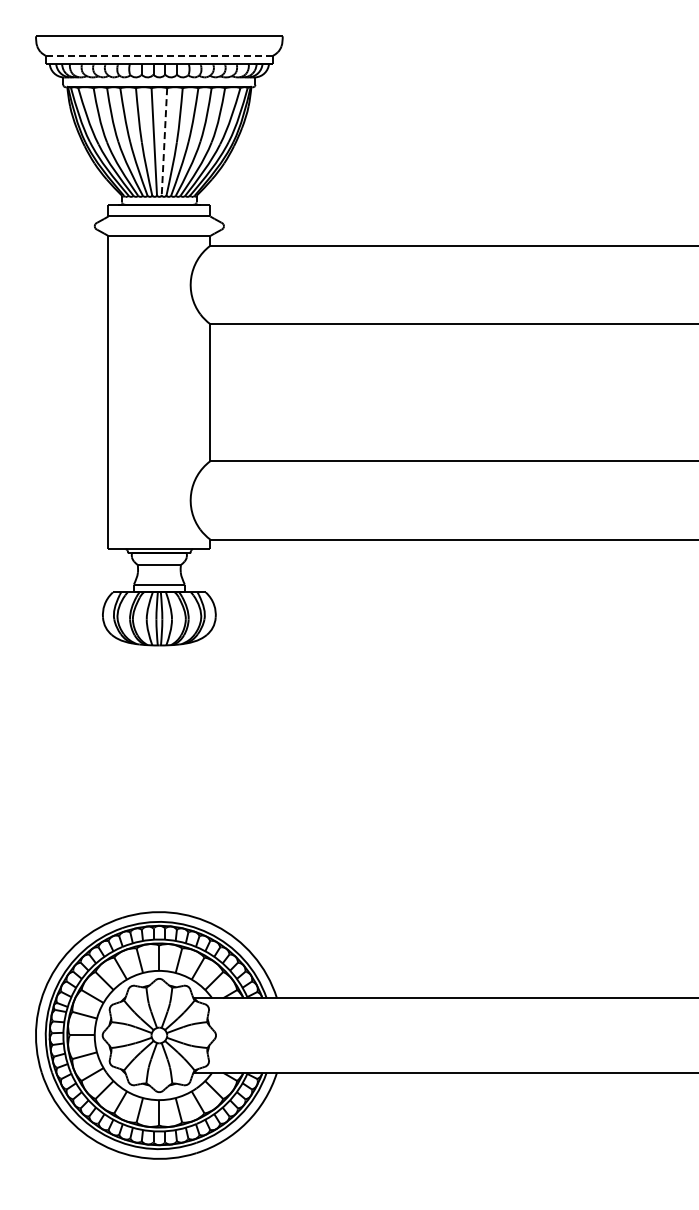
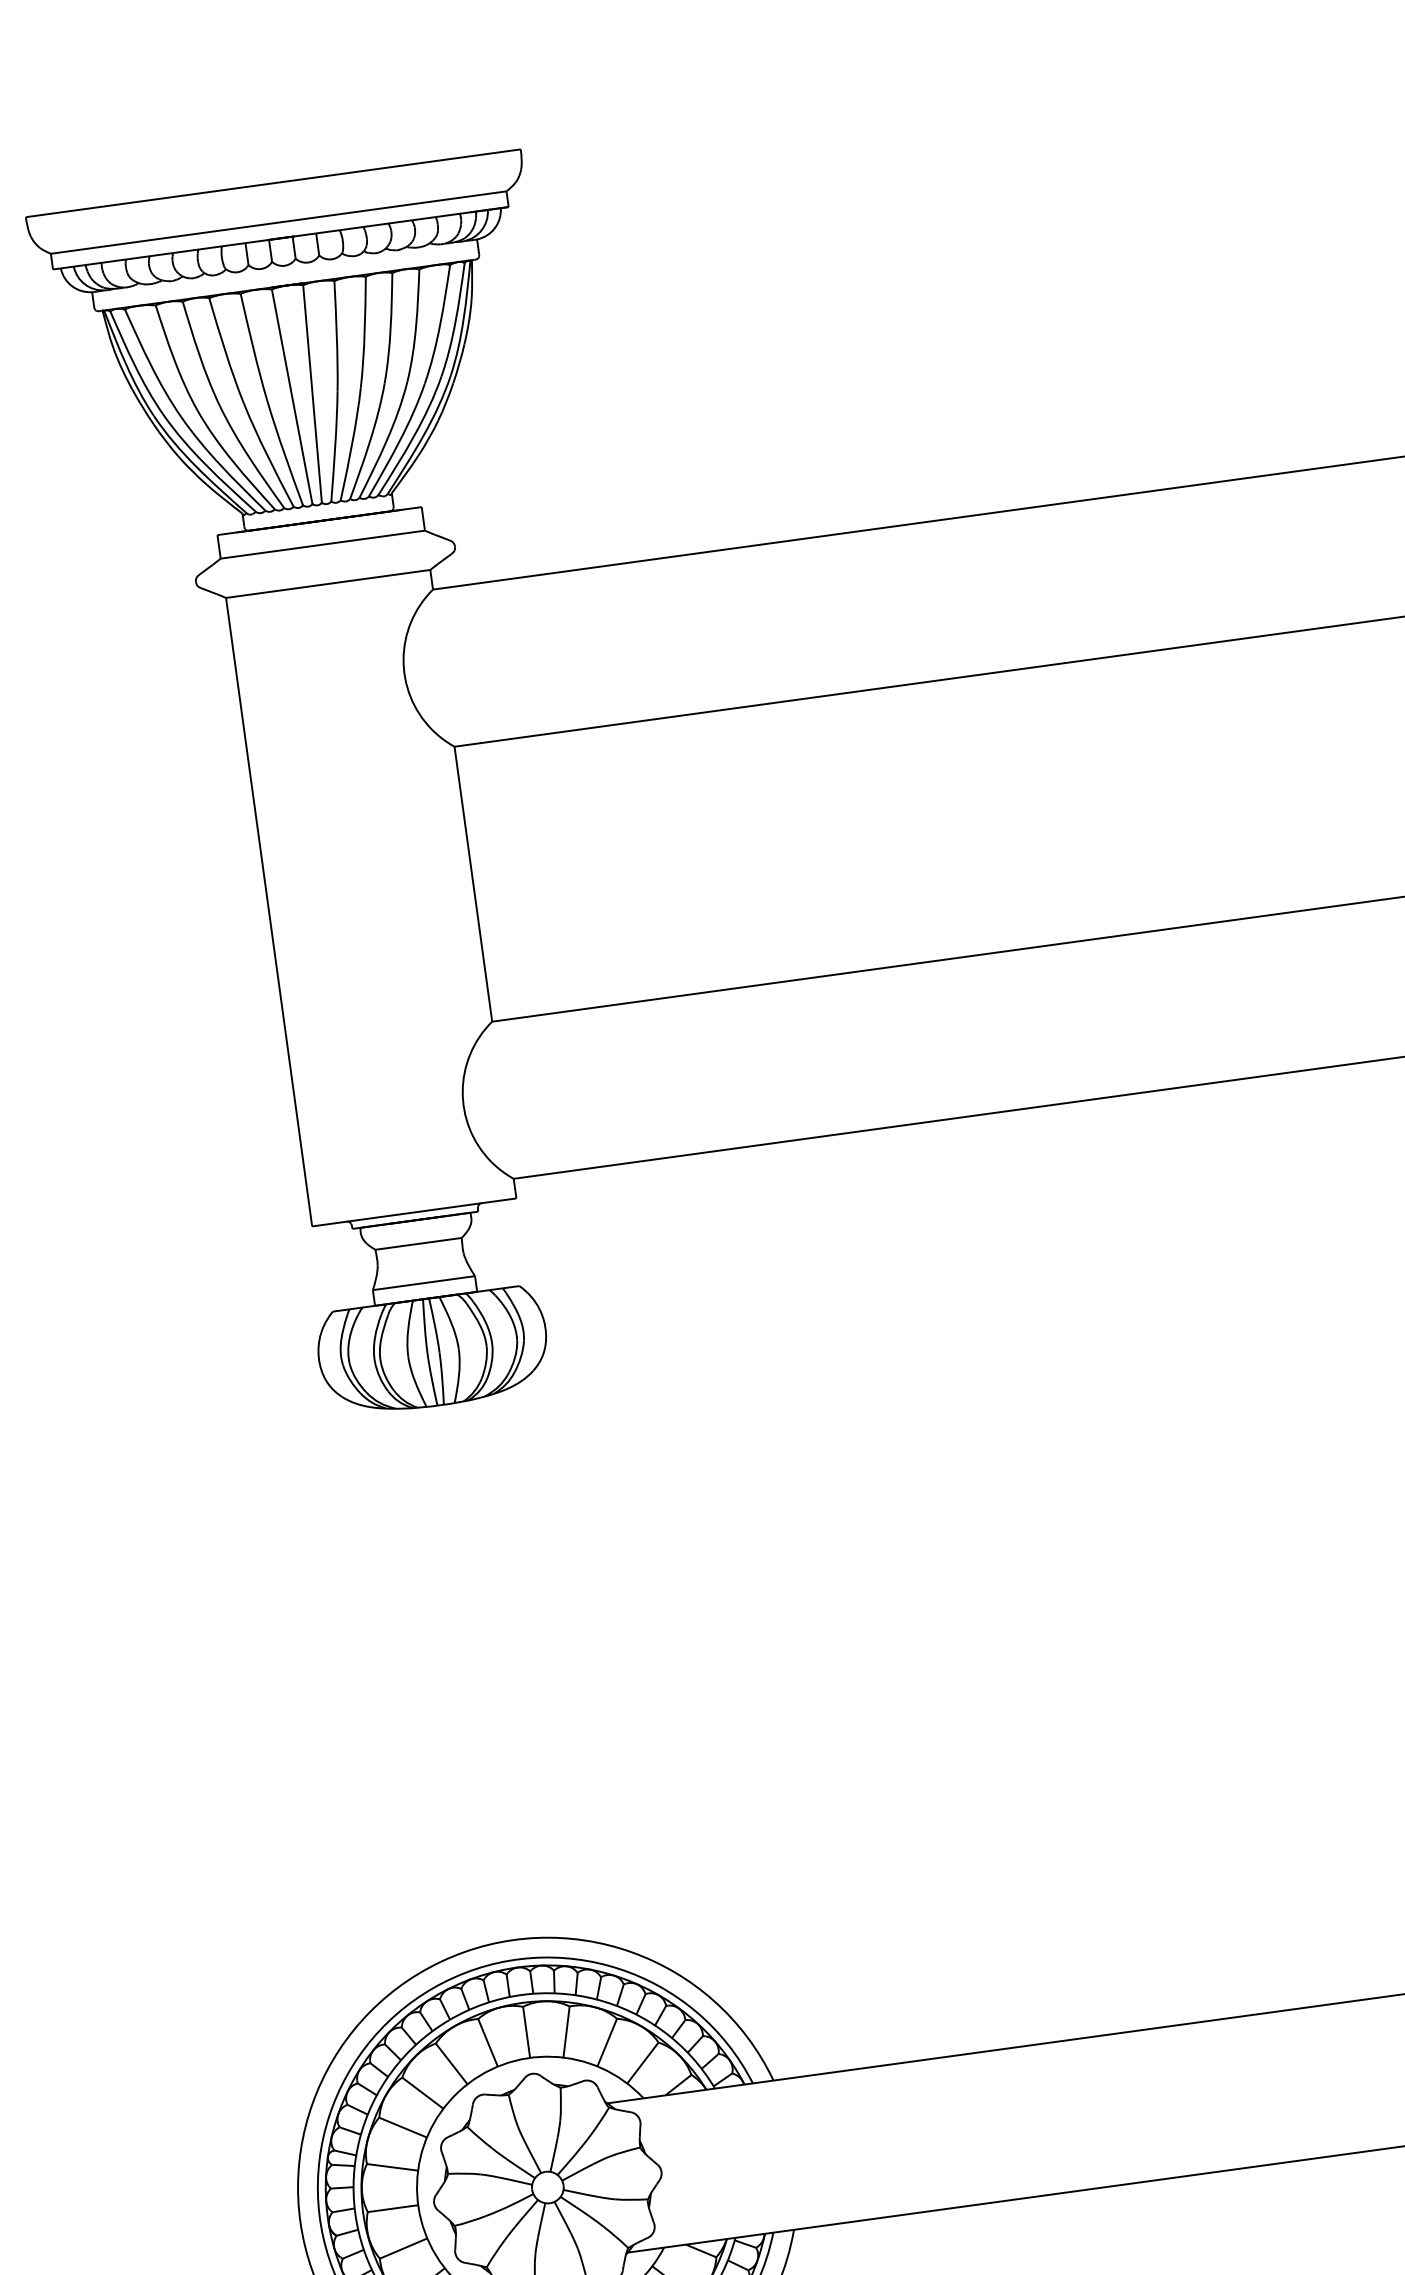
line: (159, 55) -> (278, 221), dashed -> solid
line: (164, 142) -> (312, 394), dashed -> solid

